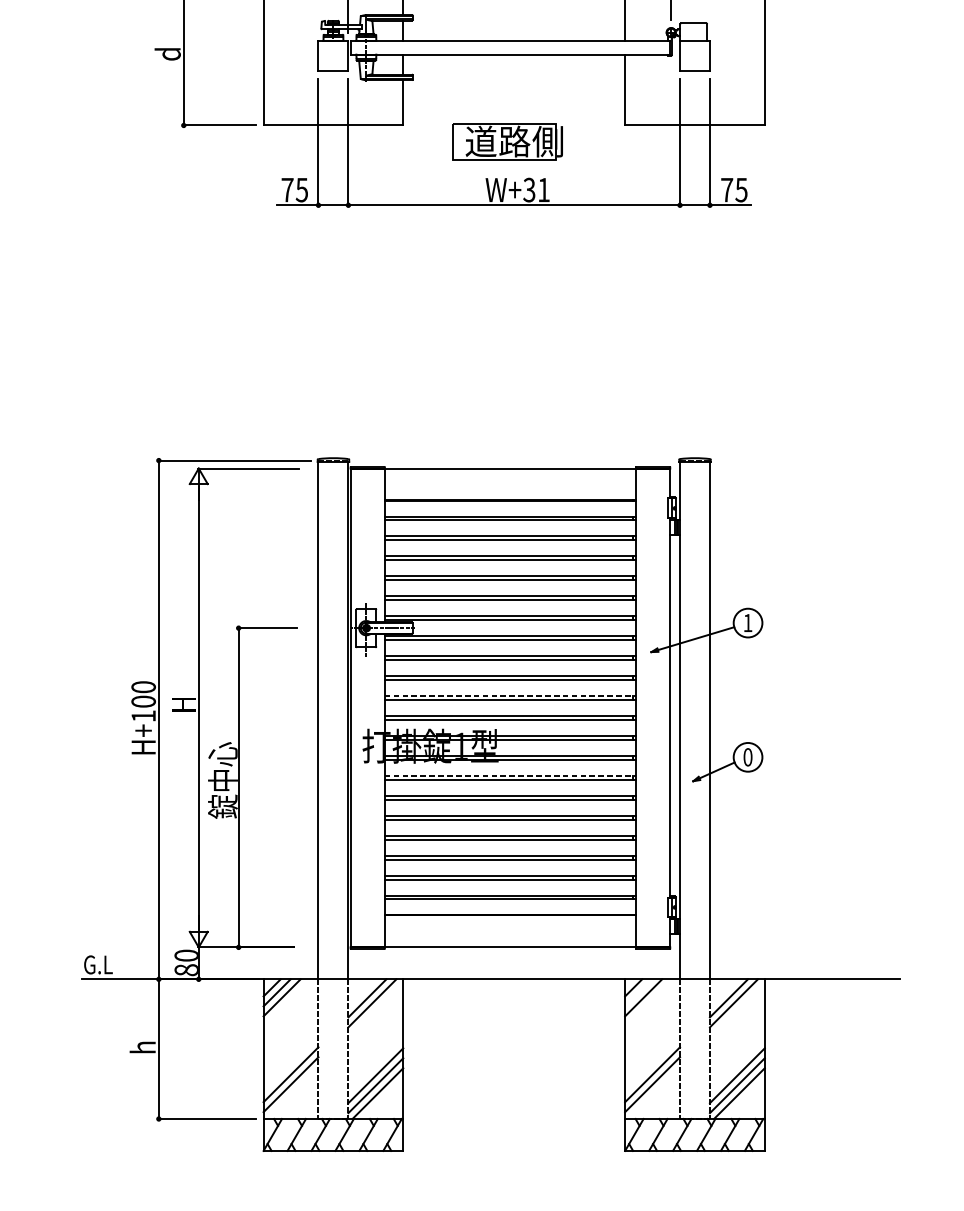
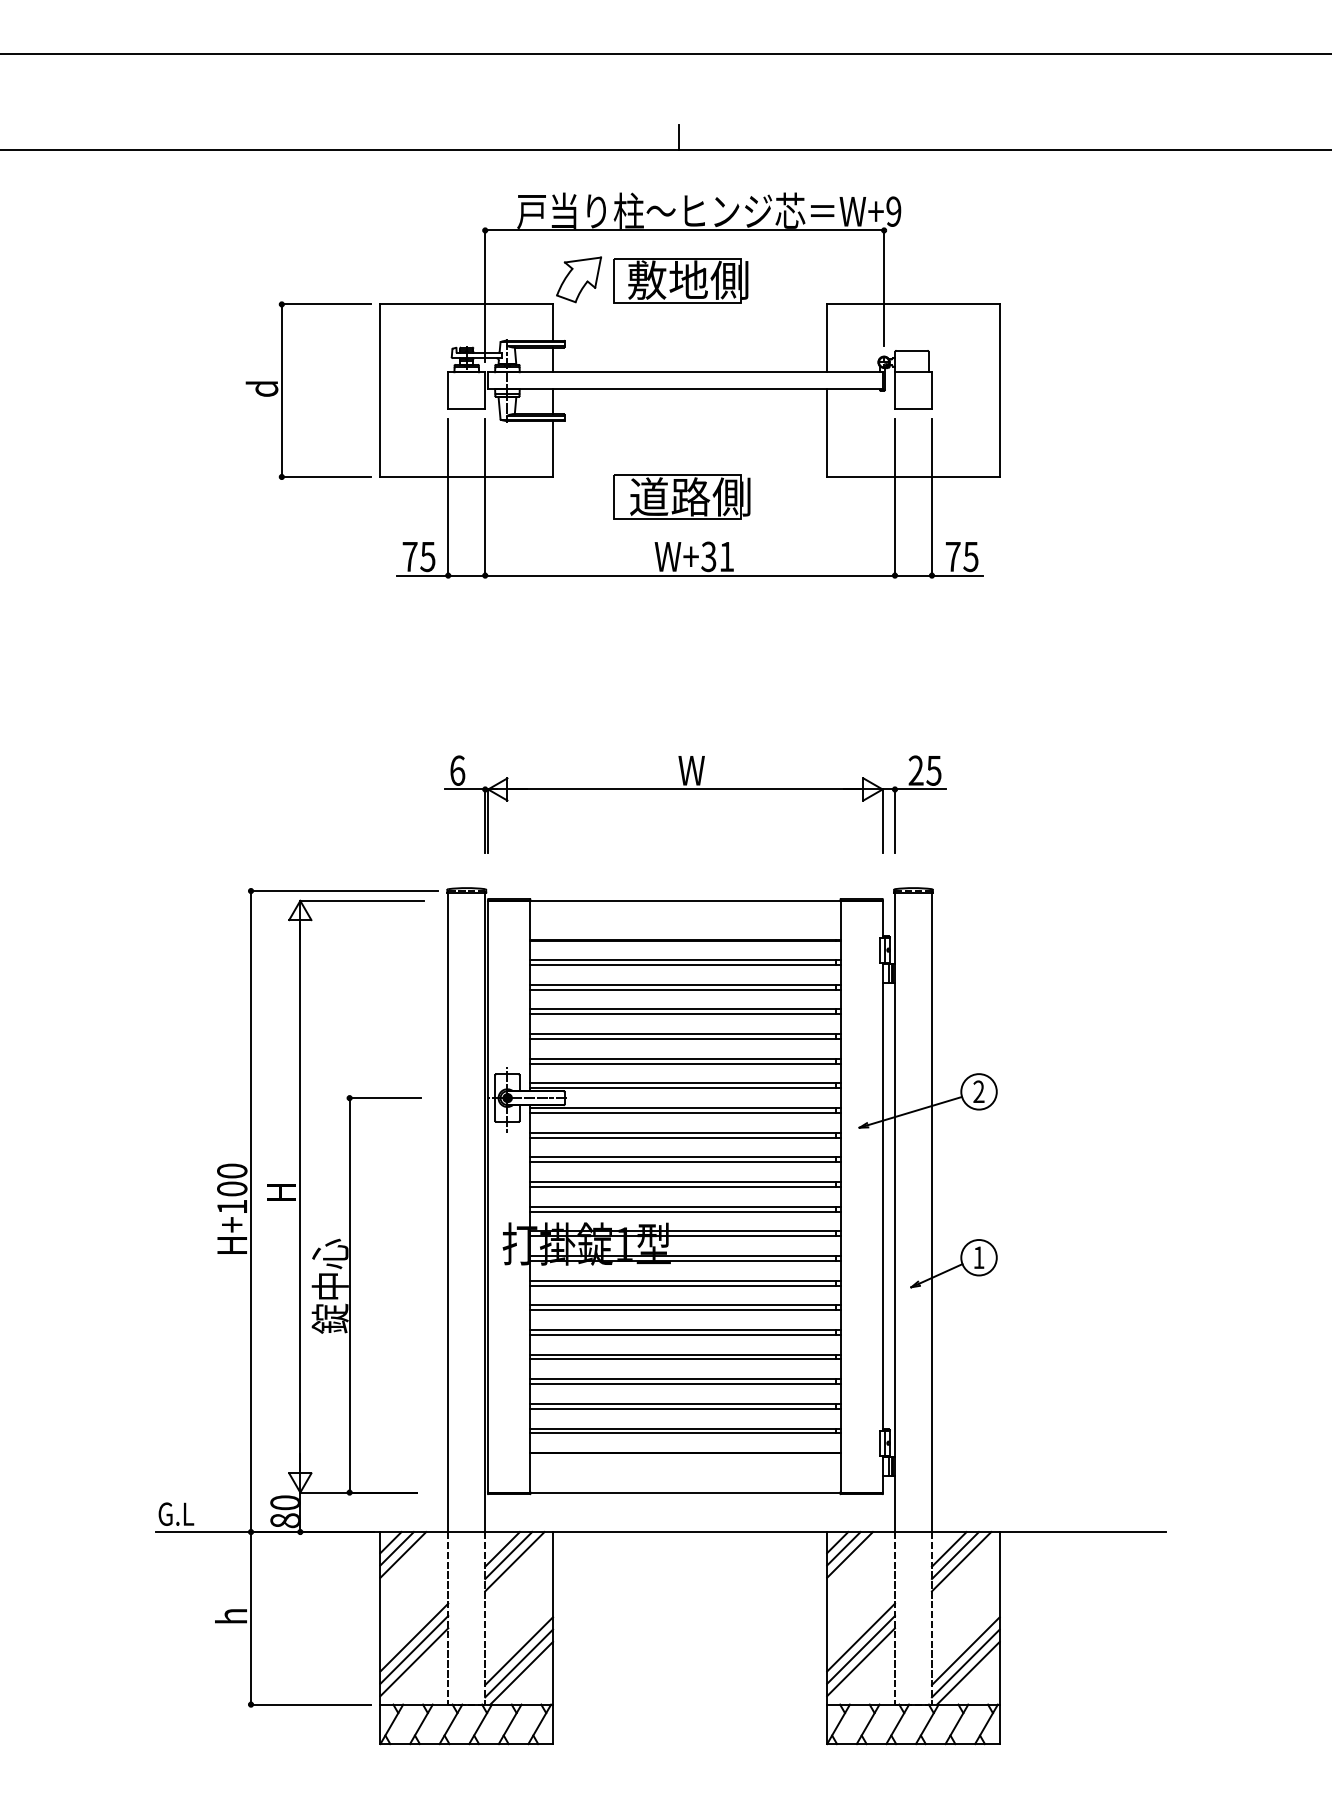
part: (518, 378) -> (695, 789), added
text: (747, 622) -> (978, 1091), 1 -> 2
line: (510, 695) -> (685, 1181), dashed -> solid
text: (747, 757) -> (978, 1257), 0 -> 1
line: (510, 775) -> (685, 1280), dashed -> solid
line: (638, 992) -> (843, 1548), added
line: (362, 993) -> (502, 1549), added
line: (723, 993) -> (948, 1549), added
line: (291, 1064) -> (414, 1637), added
line: (652, 1064) -> (860, 1637), added

